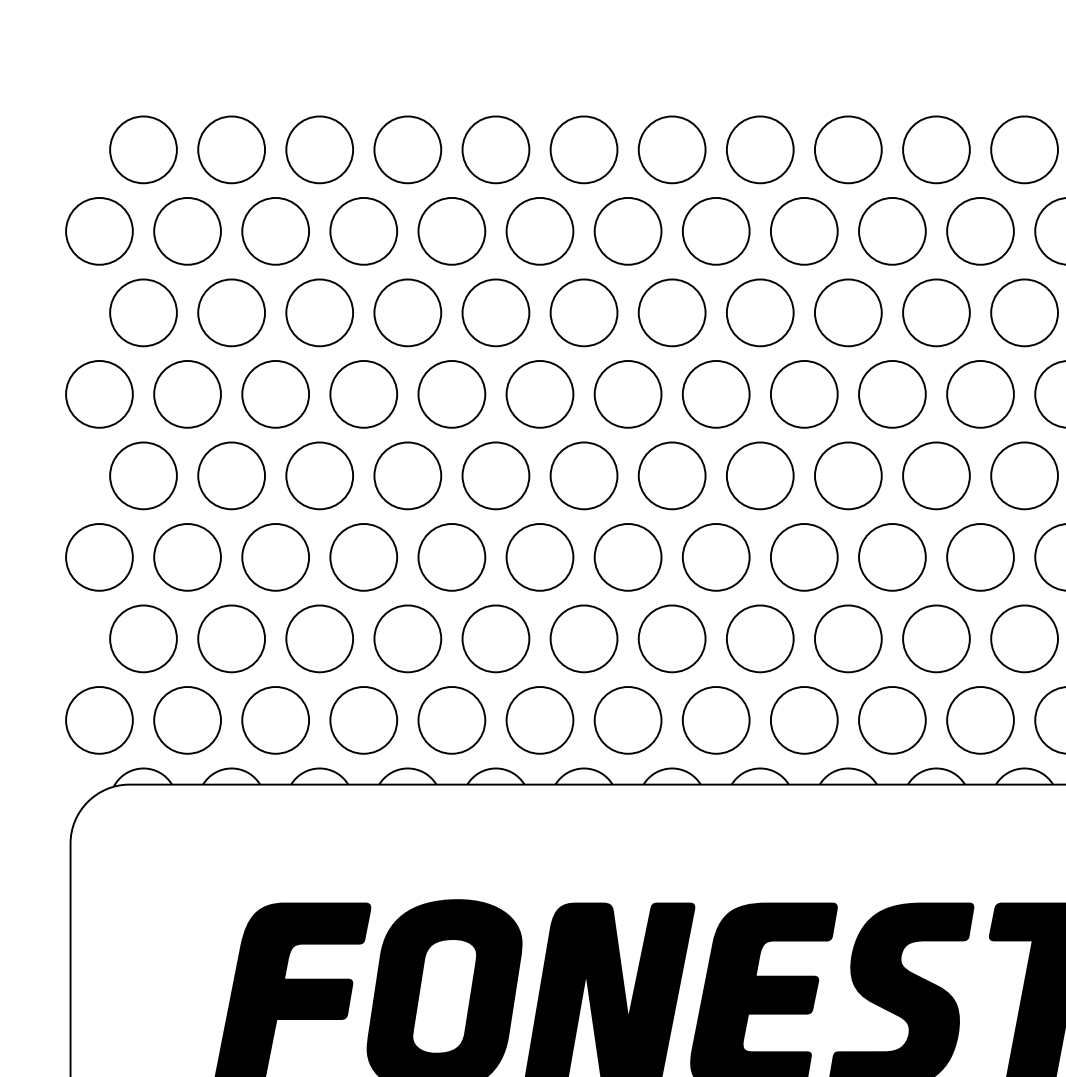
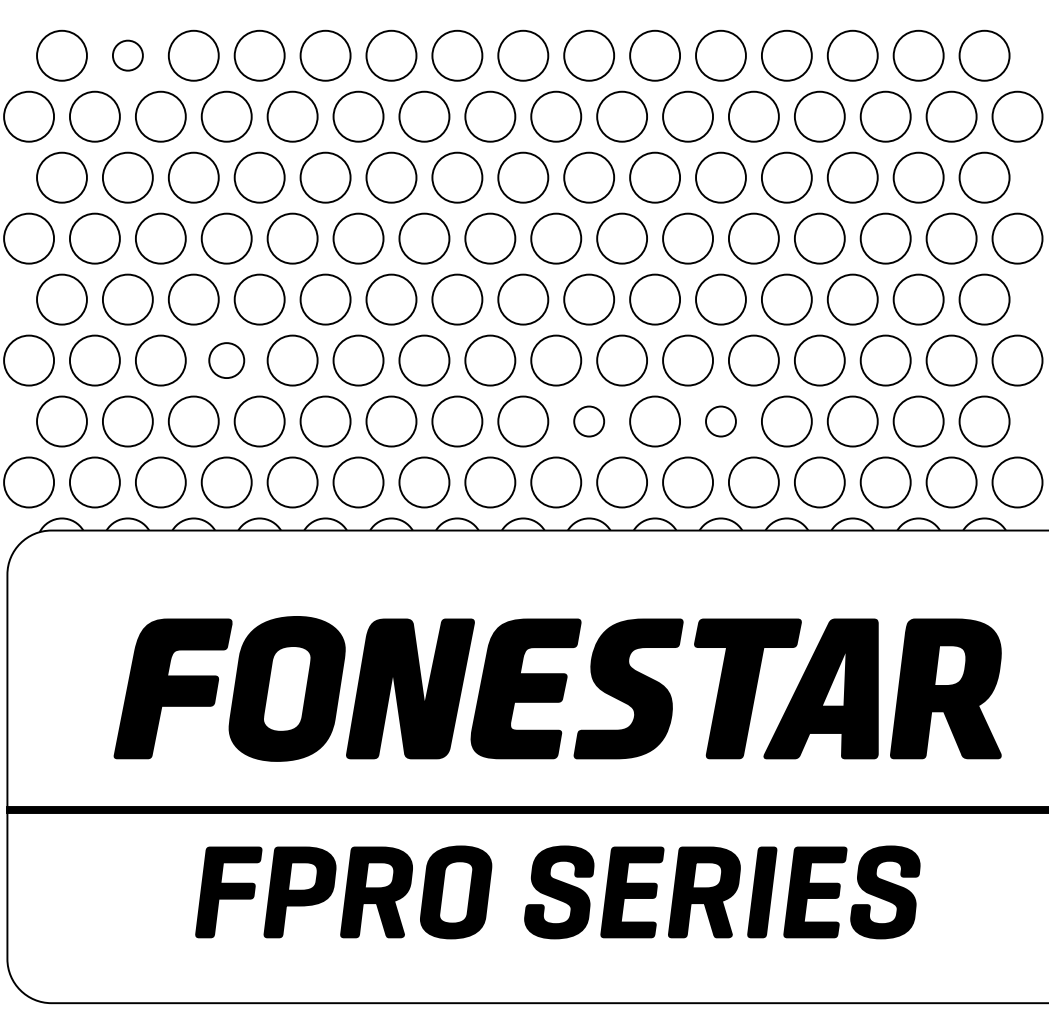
circle: (231, 149) -> (127, 55), size x0.6
circle: (363, 557) -> (226, 360), size x0.7
circle: (848, 638) -> (589, 421), size x0.6
circle: (1023, 638) -> (720, 421), size x0.6

